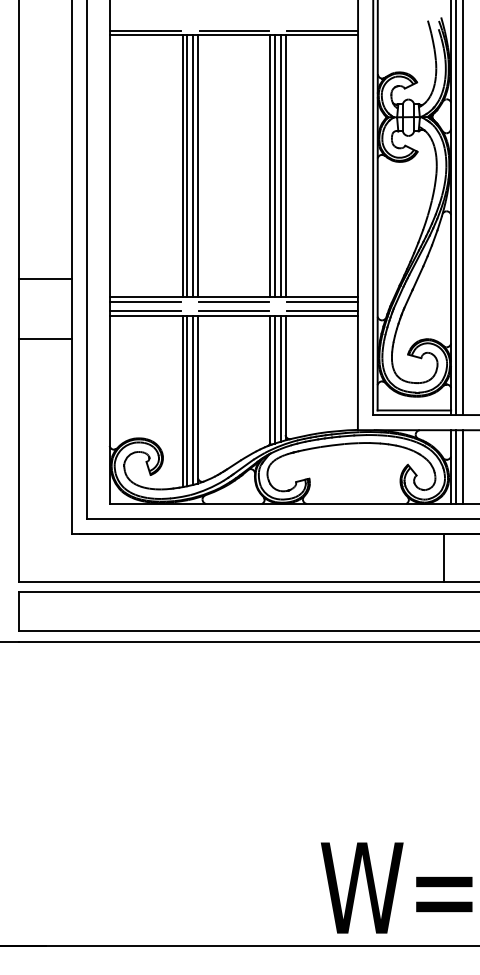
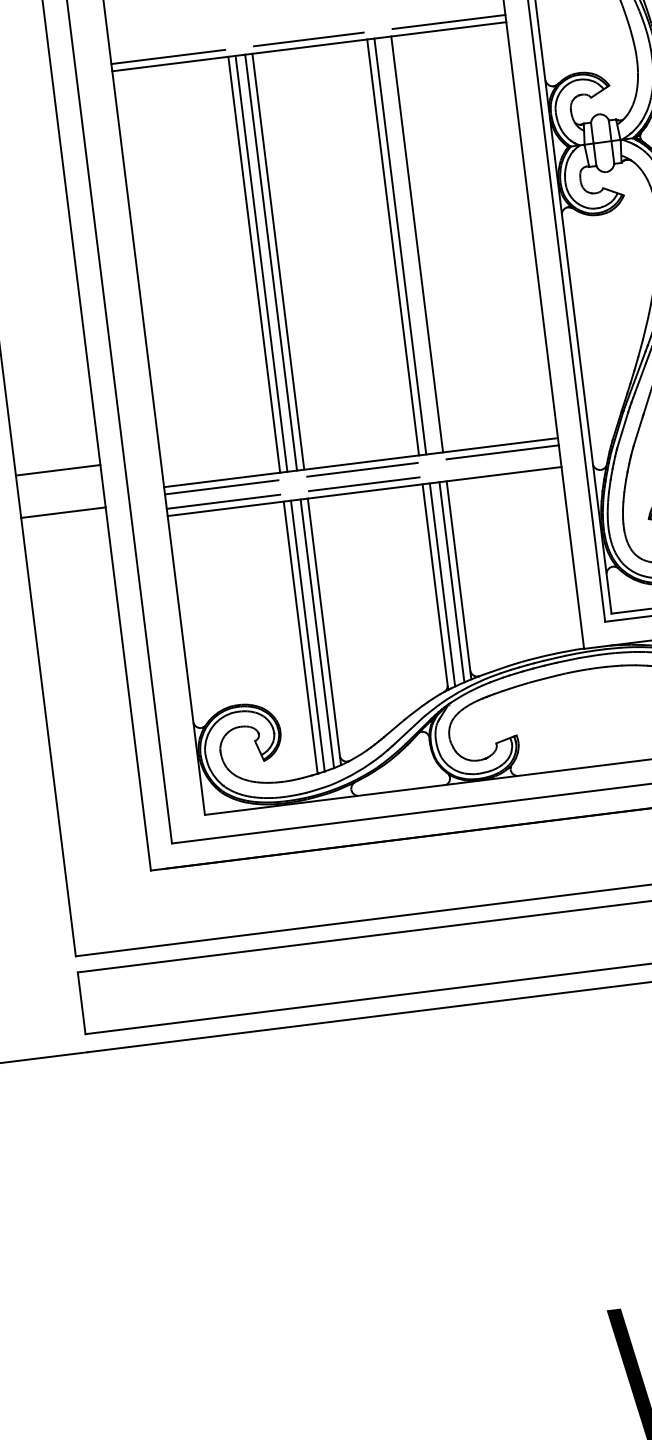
line: (281, 166) -> (410, 245), removed
line: (322, 311) -> (504, 467), removed
line: (44, 339) -> (62, 512), moved

